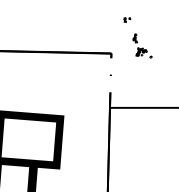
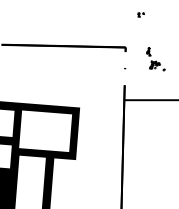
part: (142, 46) -> (155, 59), moved

